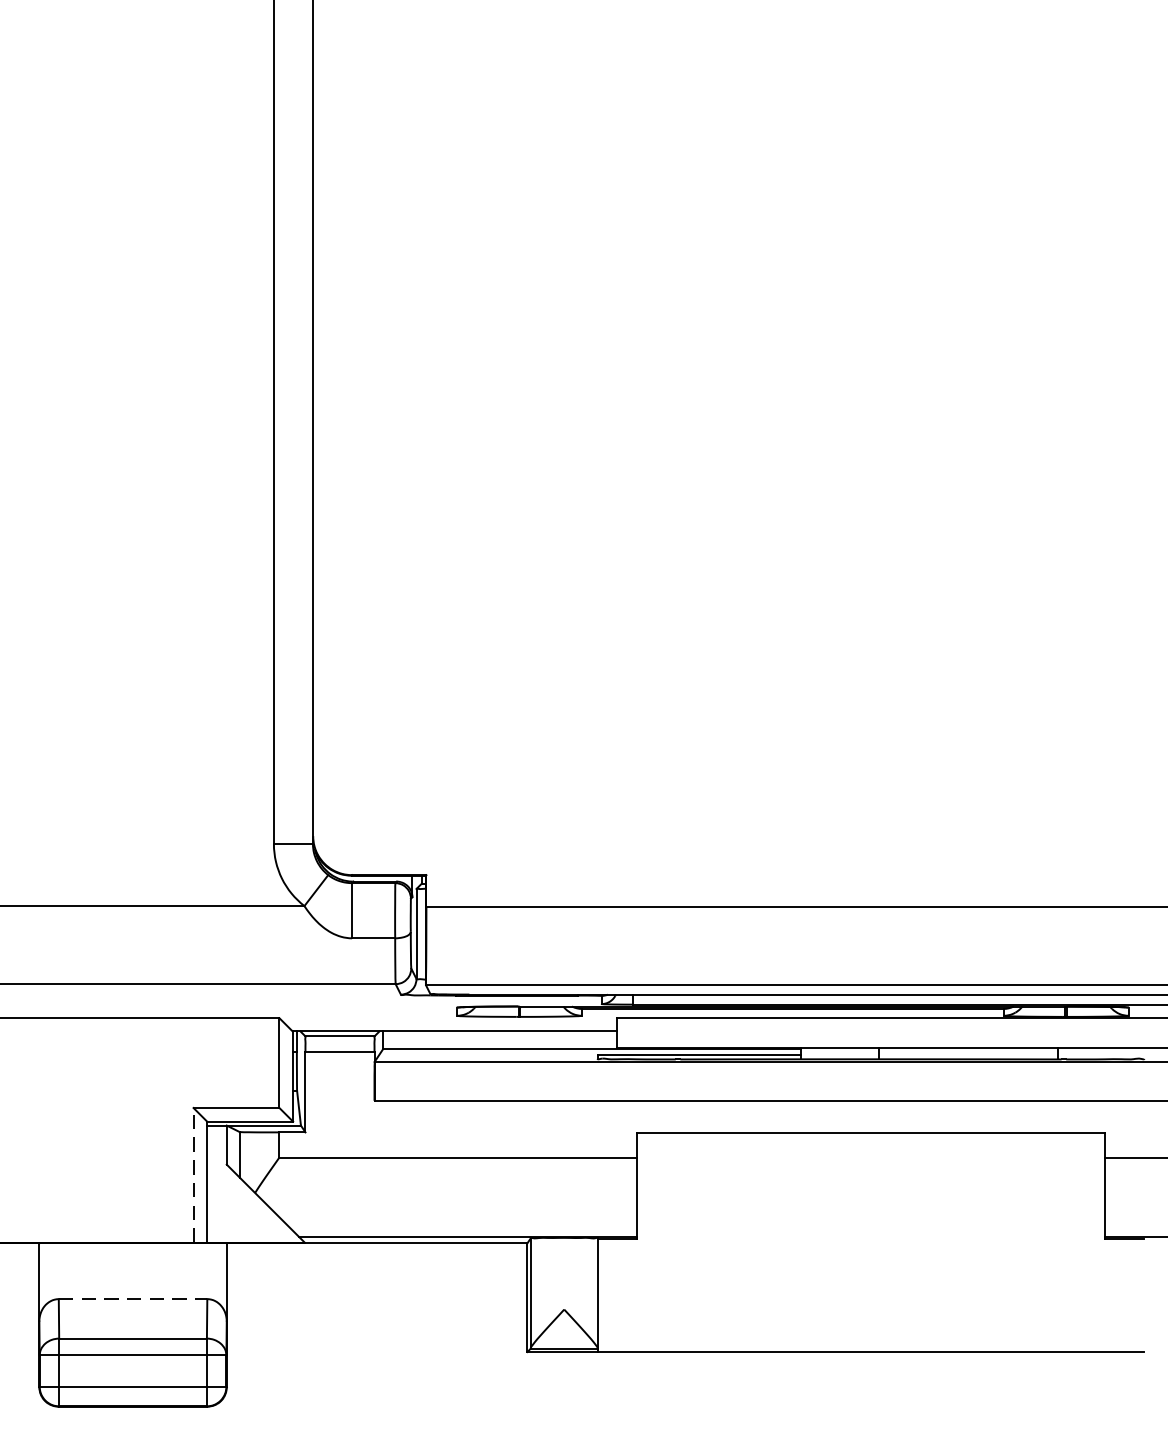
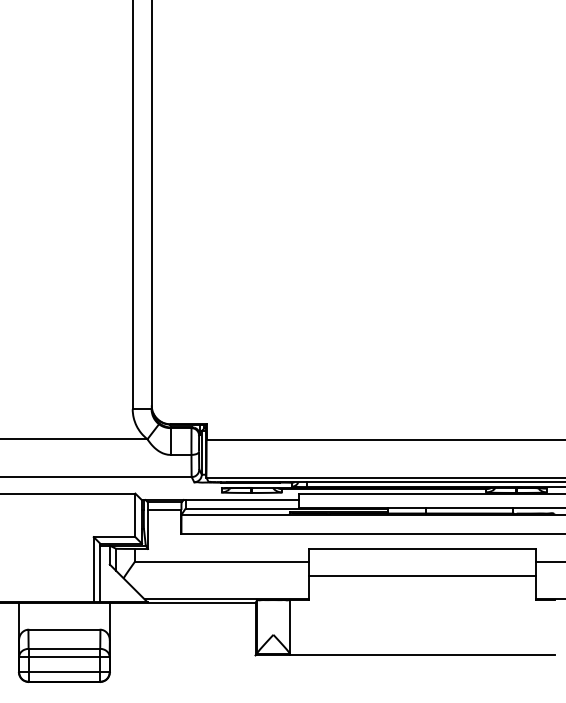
line: (193, 1174) -> (93, 569), dashed -> solid
line: (869, 1187) -> (421, 575), added
line: (133, 1298) -> (64, 629), dashed -> solid

